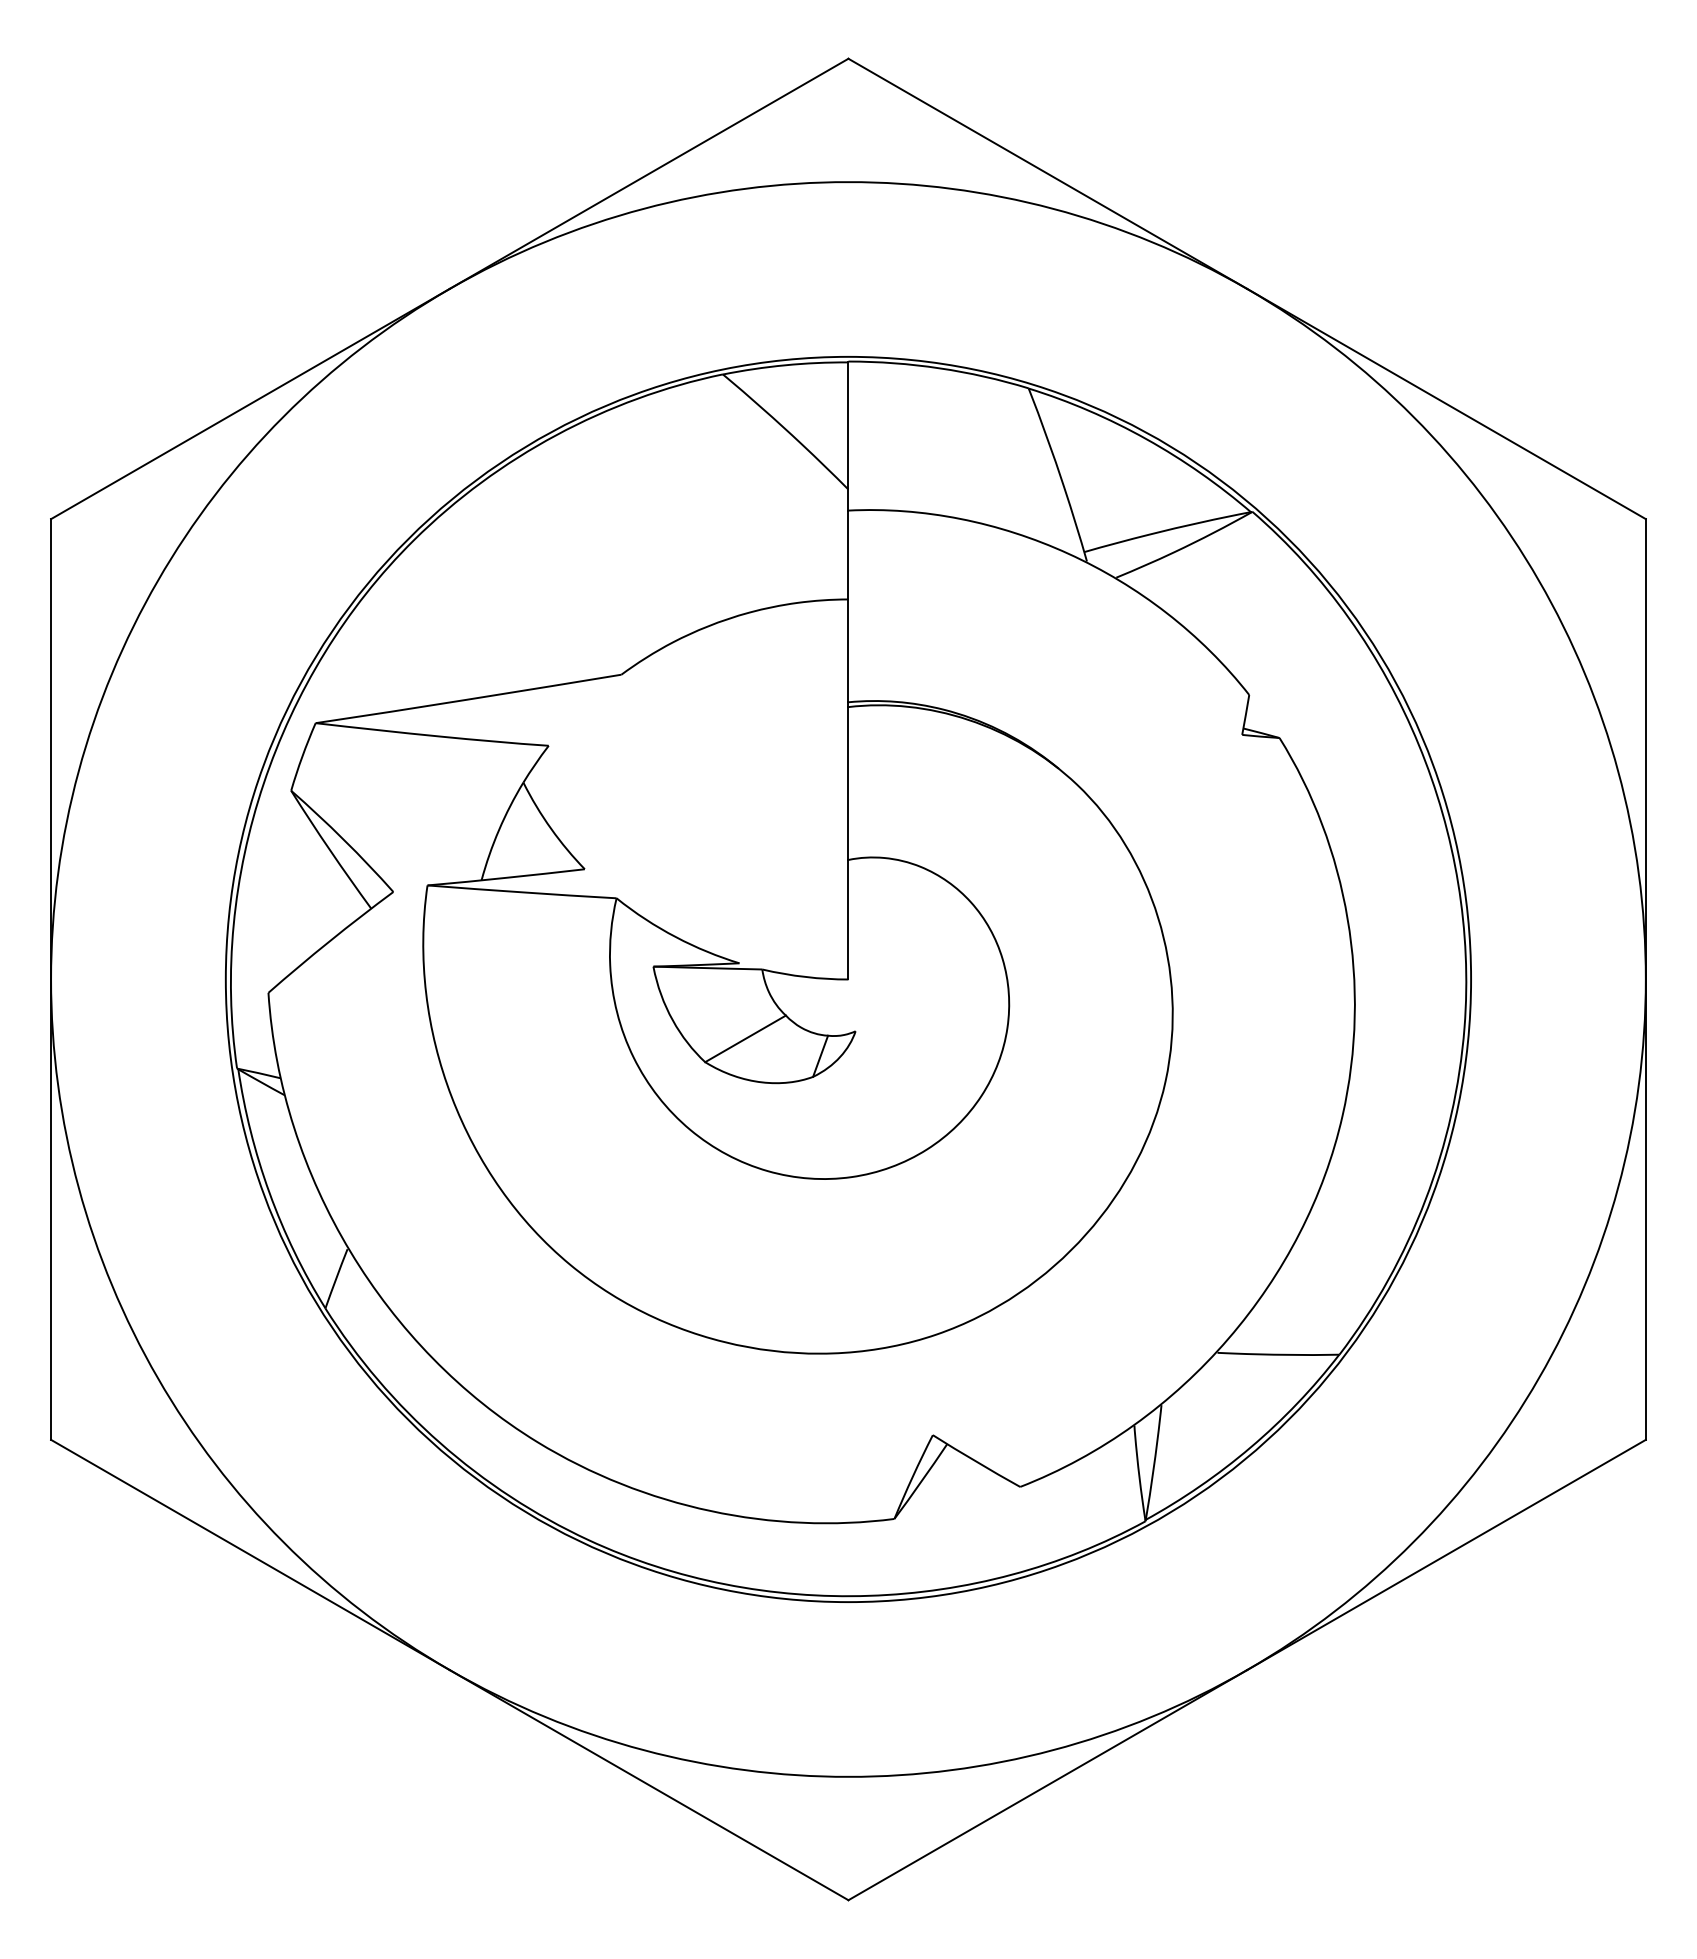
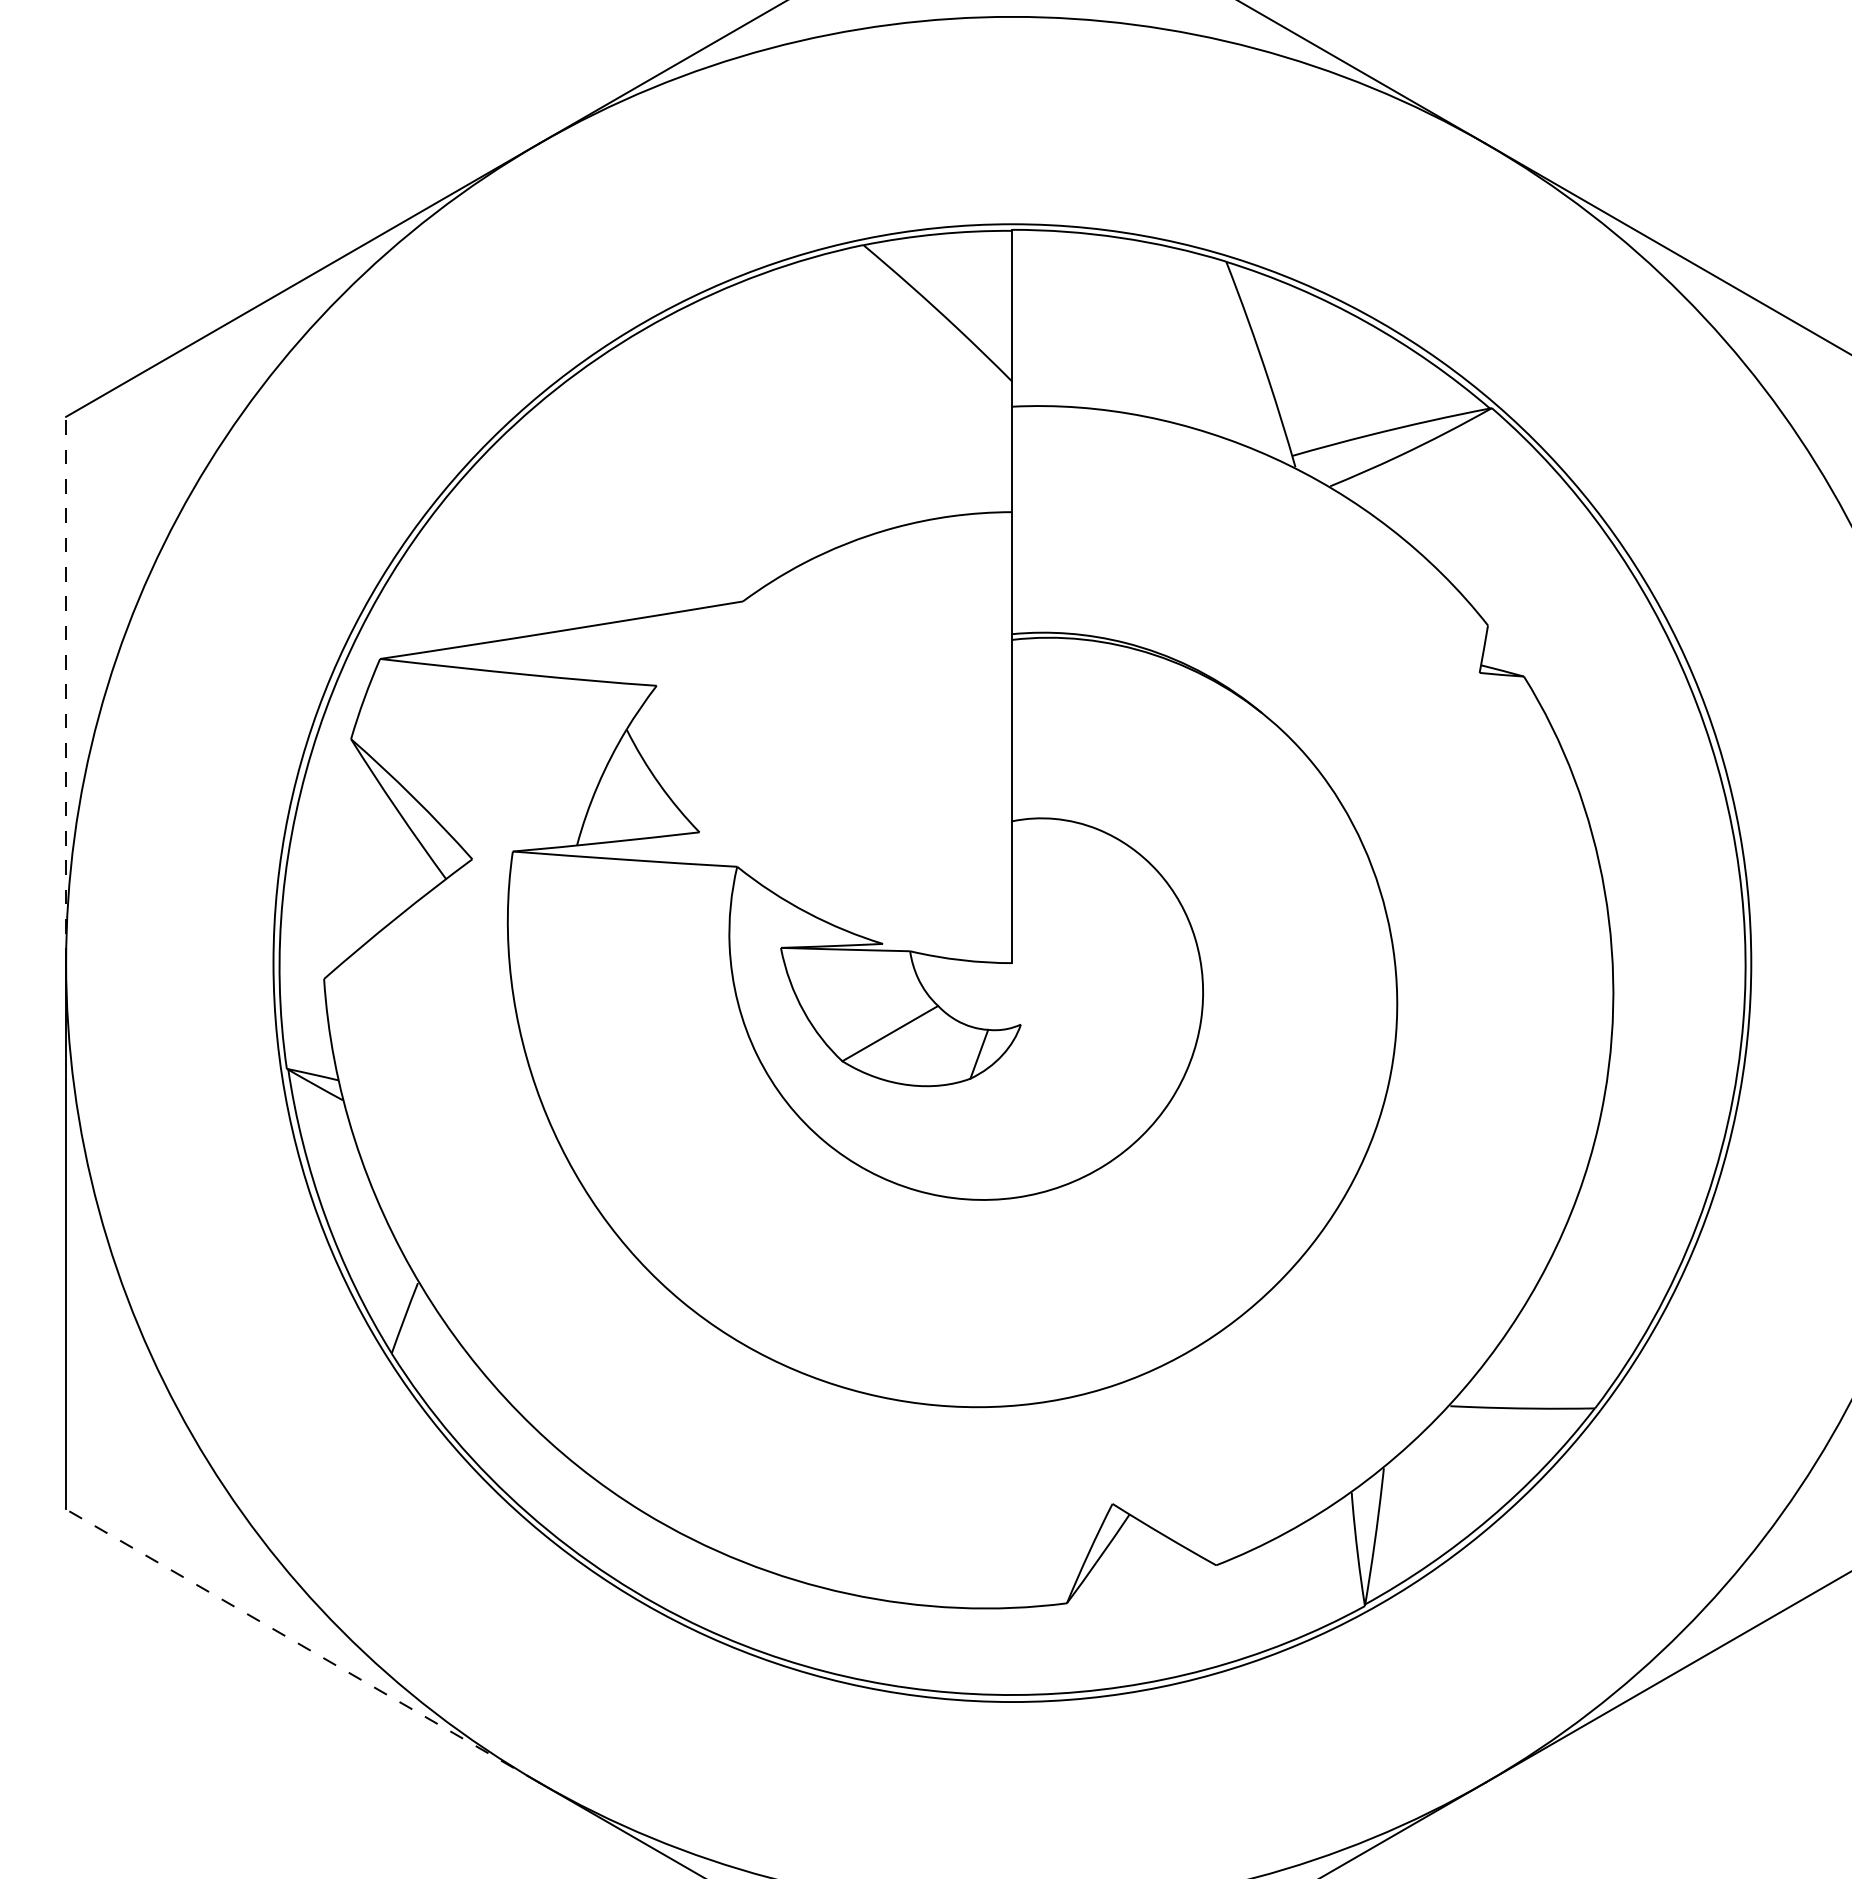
line: (51, 748) -> (66, 689), solid -> dashed
line: (249, 1554) -> (301, 1645), solid -> dashed

